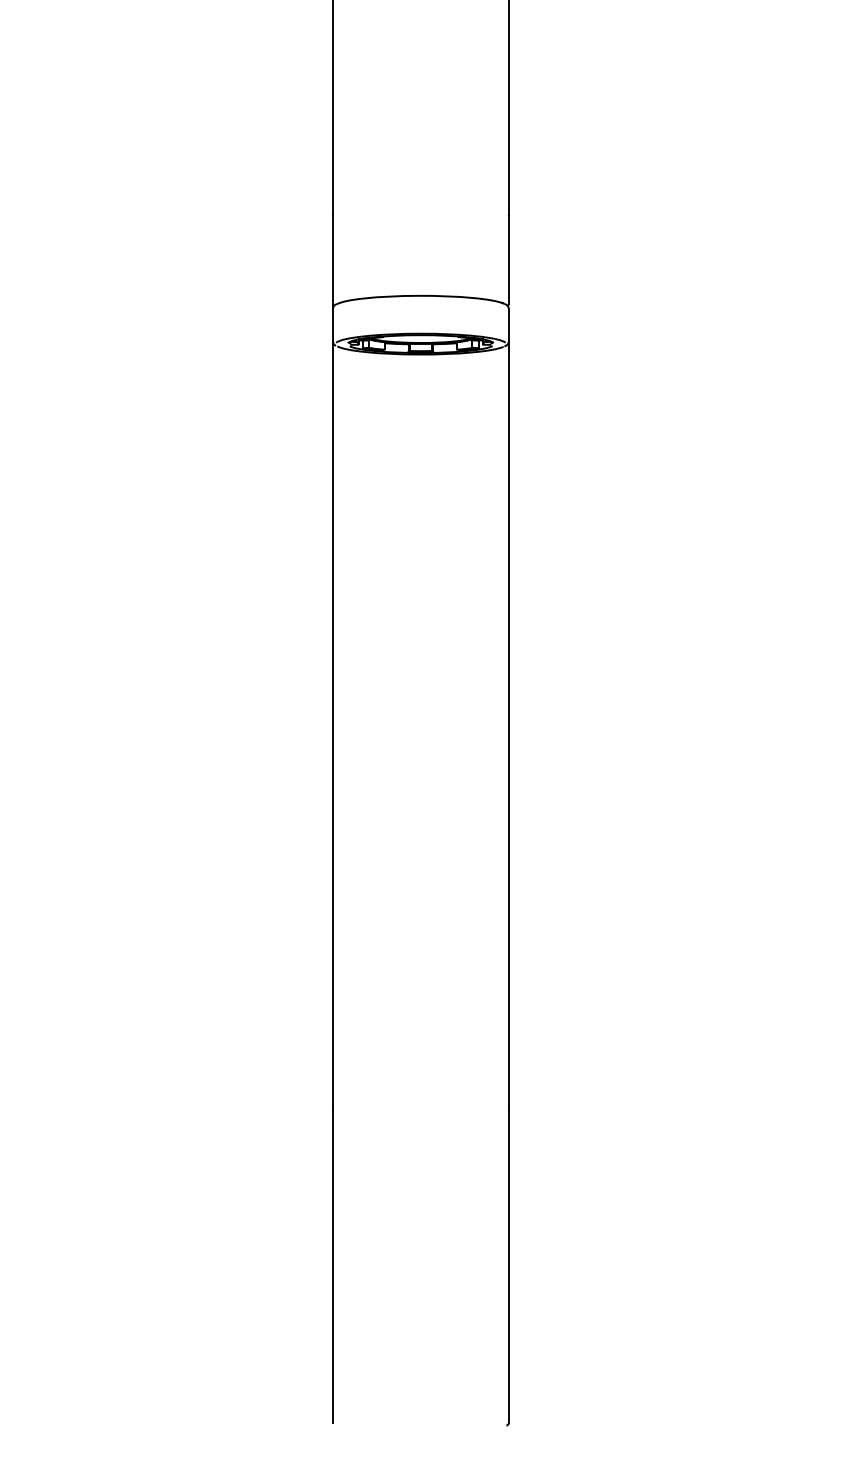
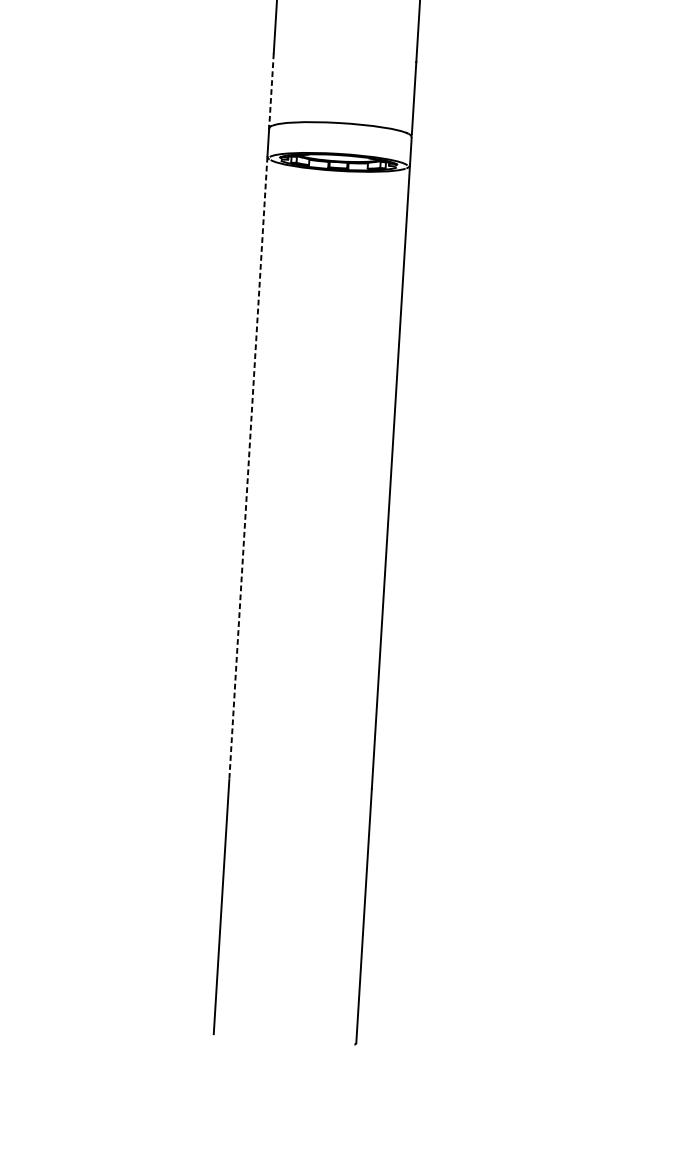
line: (333, 260) -> (271, 90), solid -> dashed
line: (333, 726) -> (248, 468), solid -> dashed

